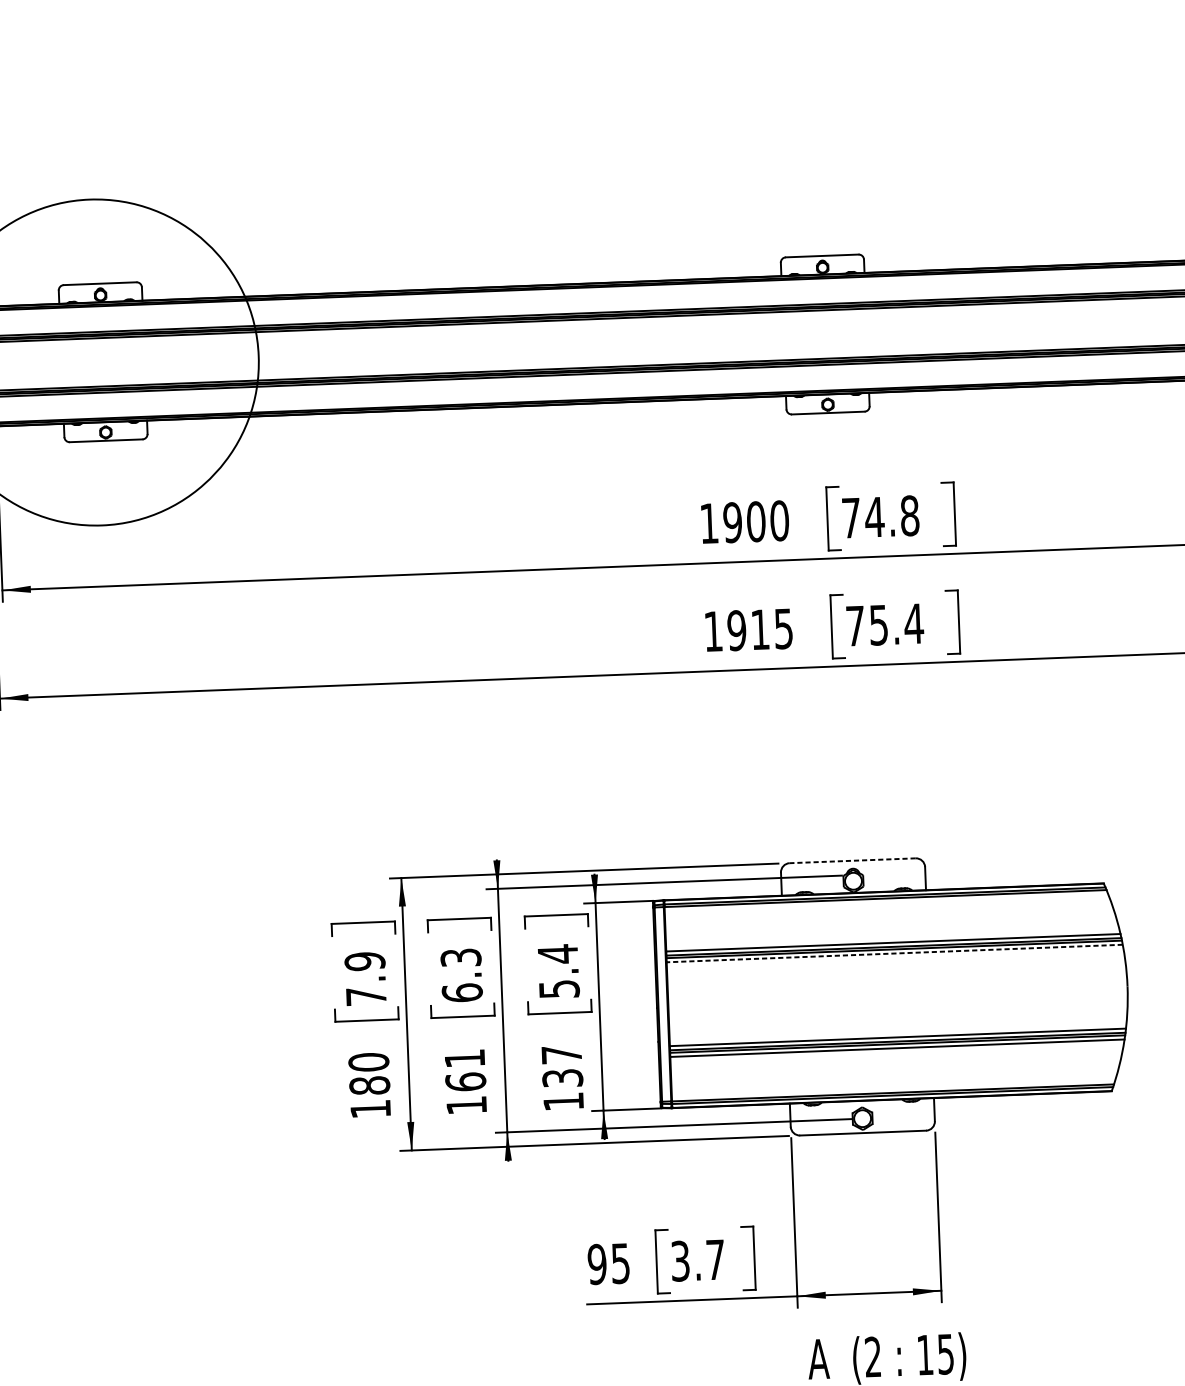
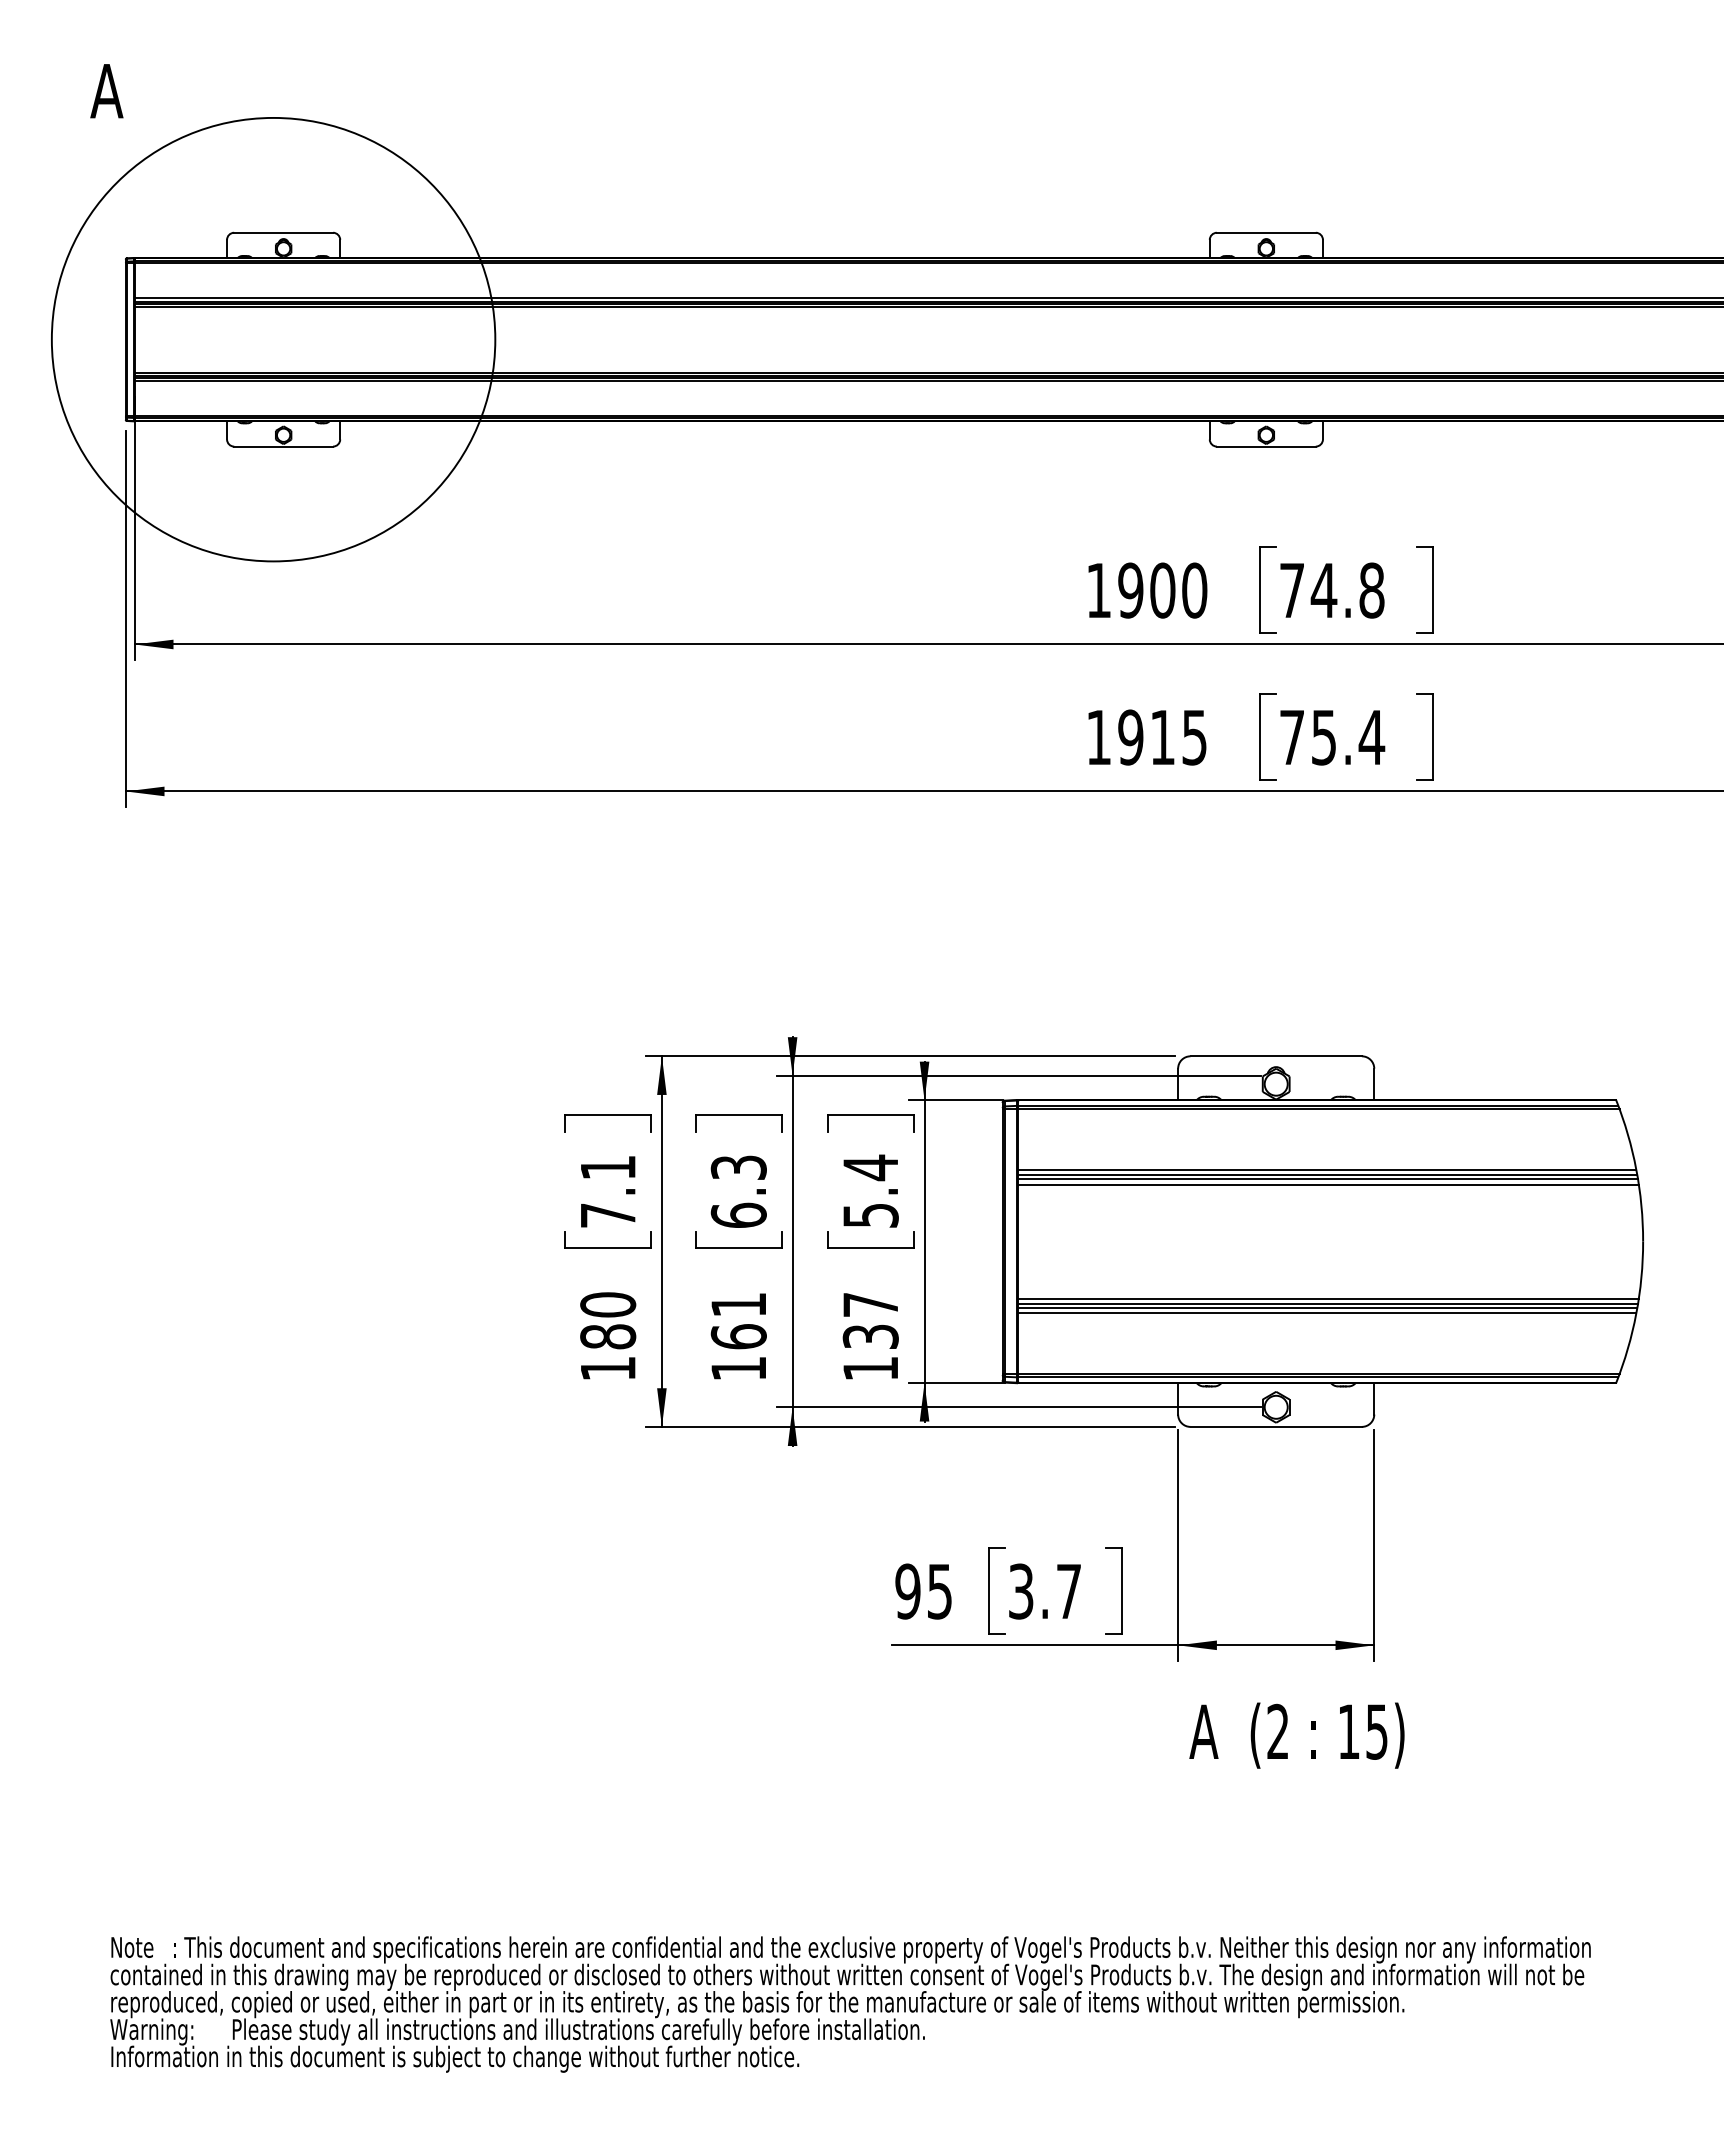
line: (852, 860) -> (1276, 1056), dashed -> solid
line: (894, 953) -> (1327, 1184), dashed -> solid
text: (365, 961) -> (608, 1167), 7.9 -> 7.1

